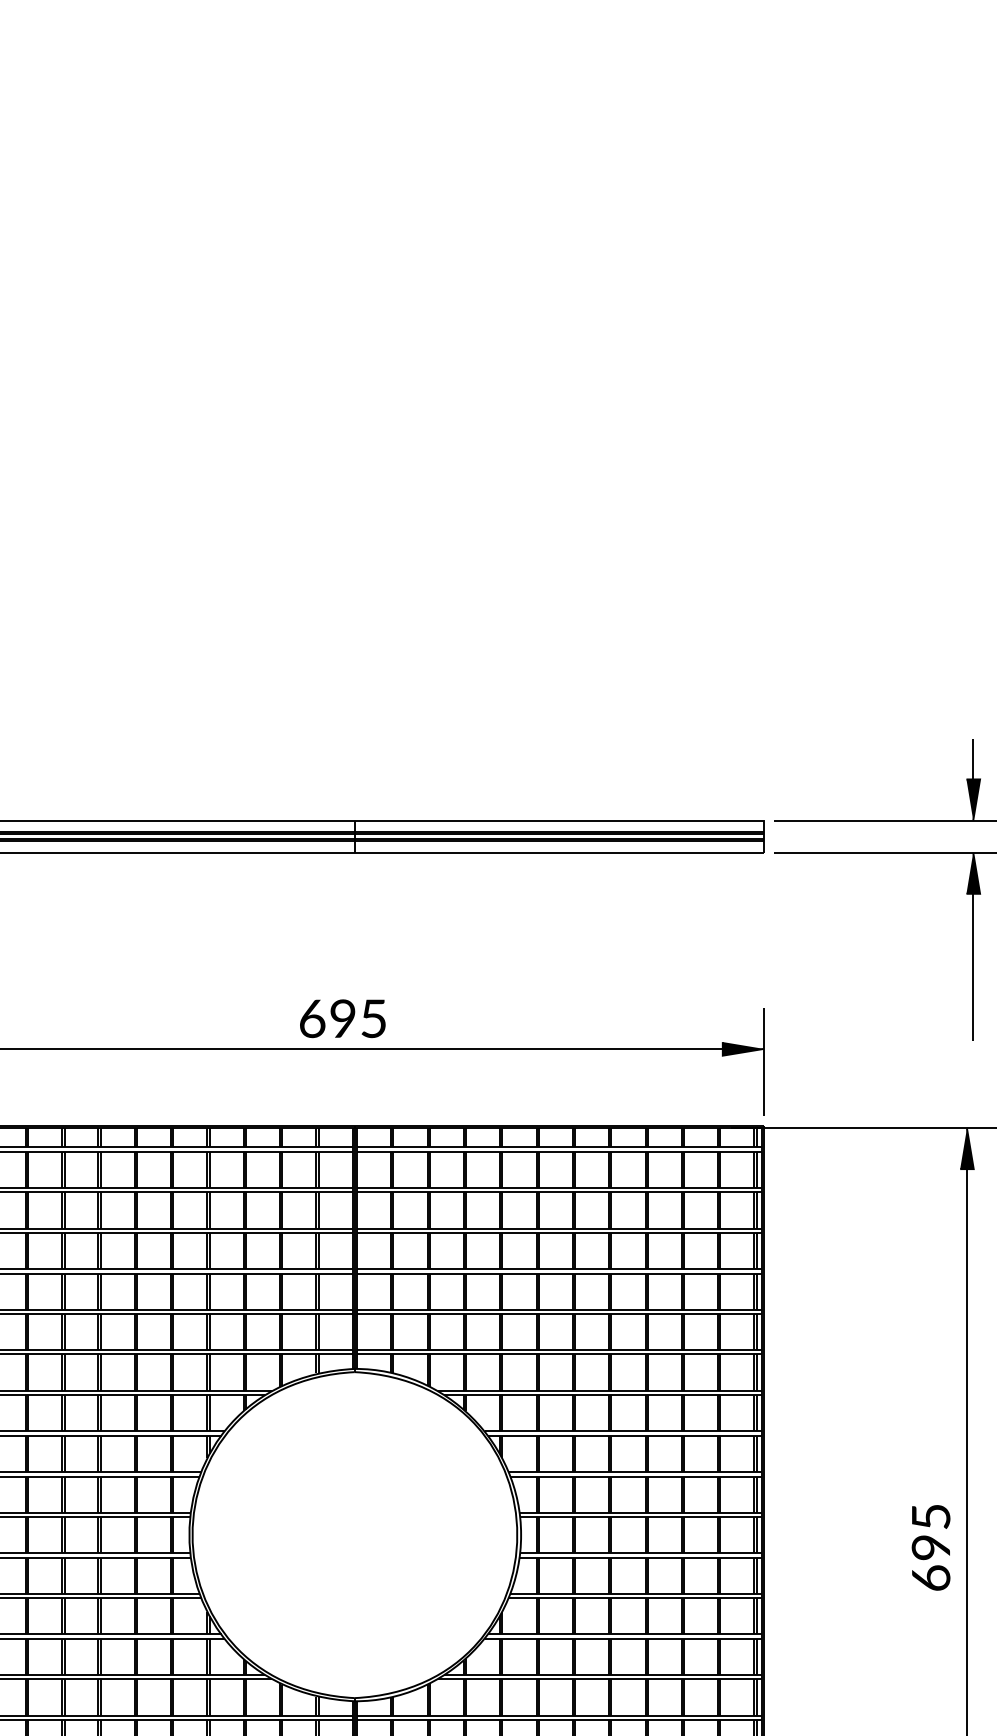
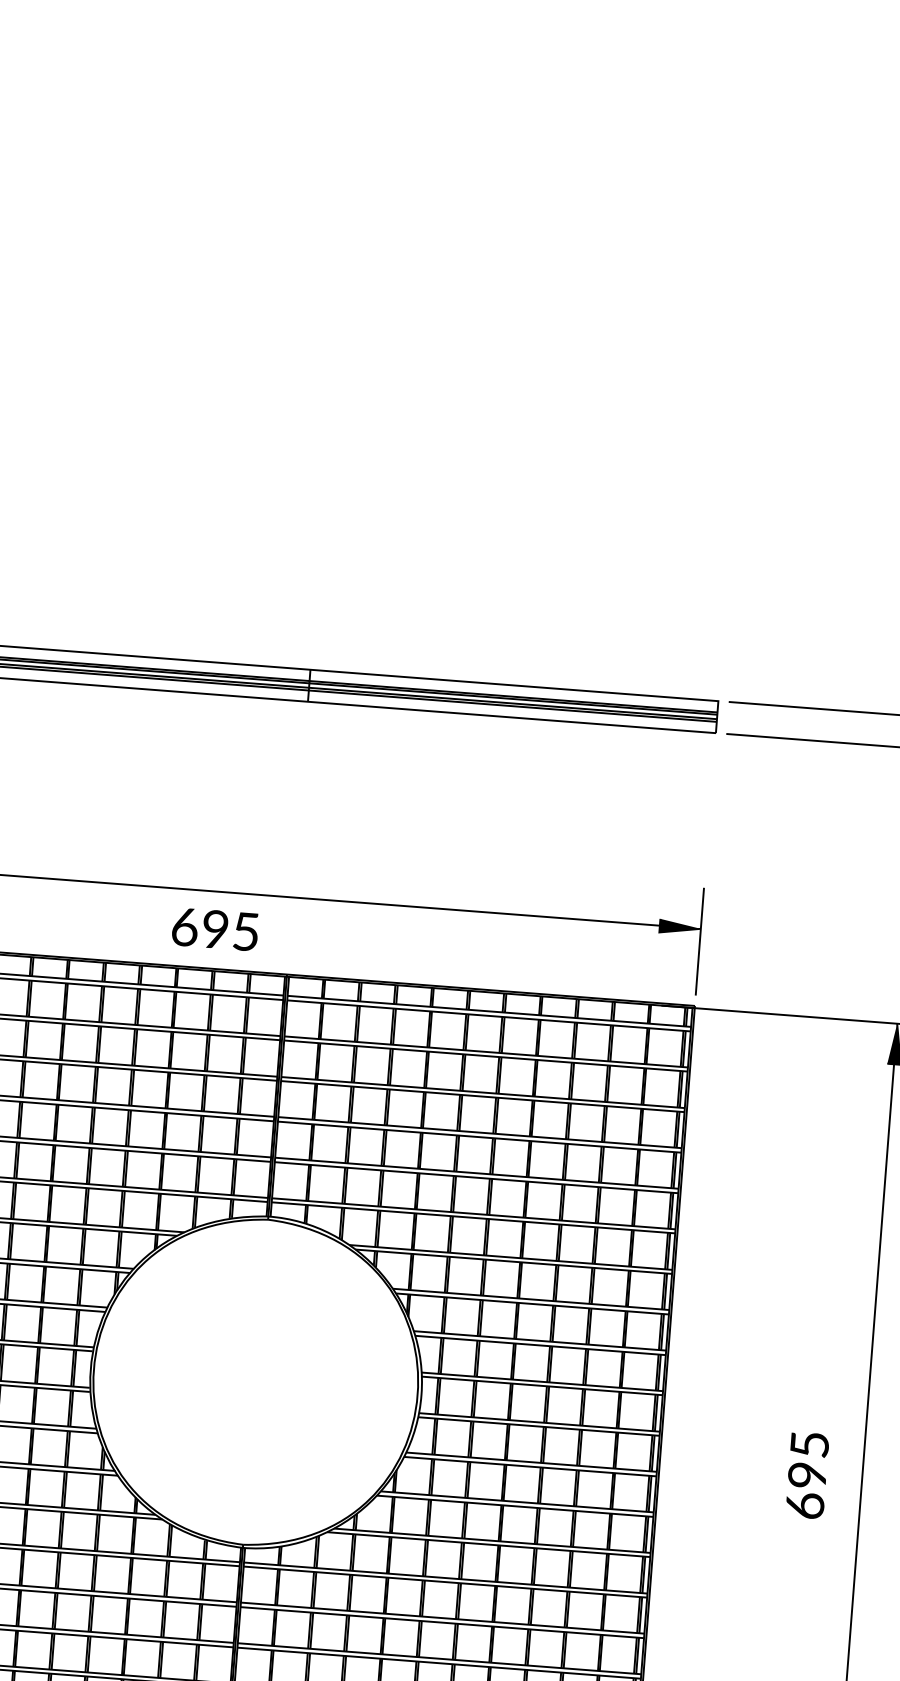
text: (342, 1018) -> (214, 929), moved
text: (930, 1547) -> (806, 1475), moved

